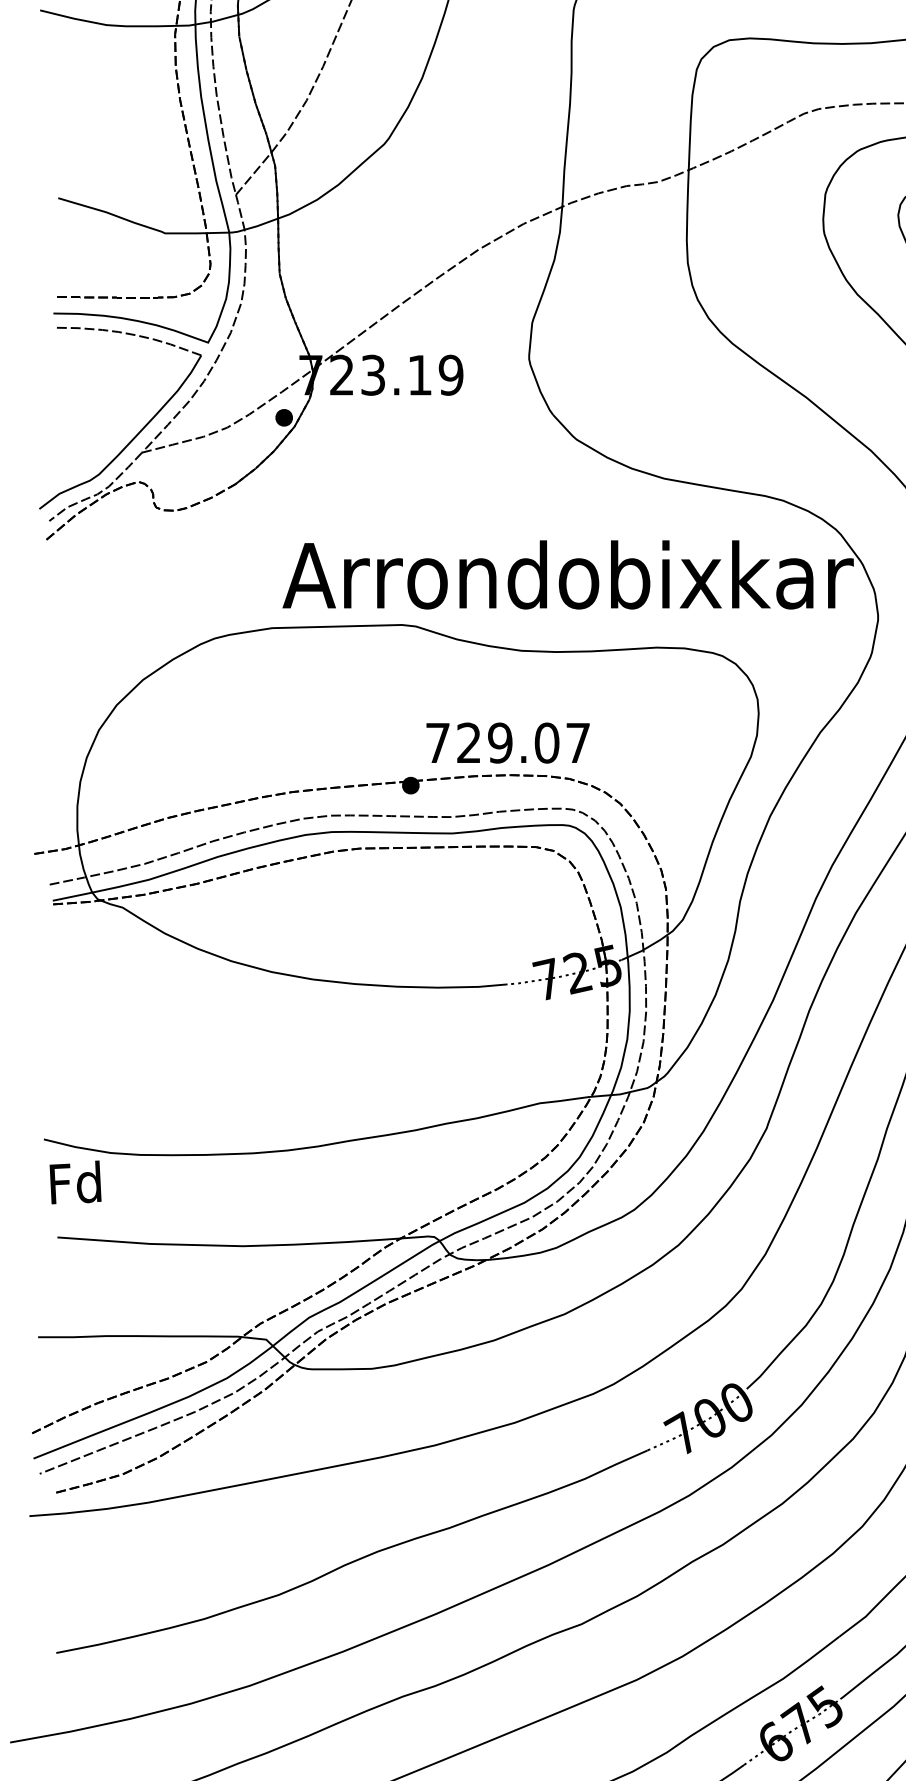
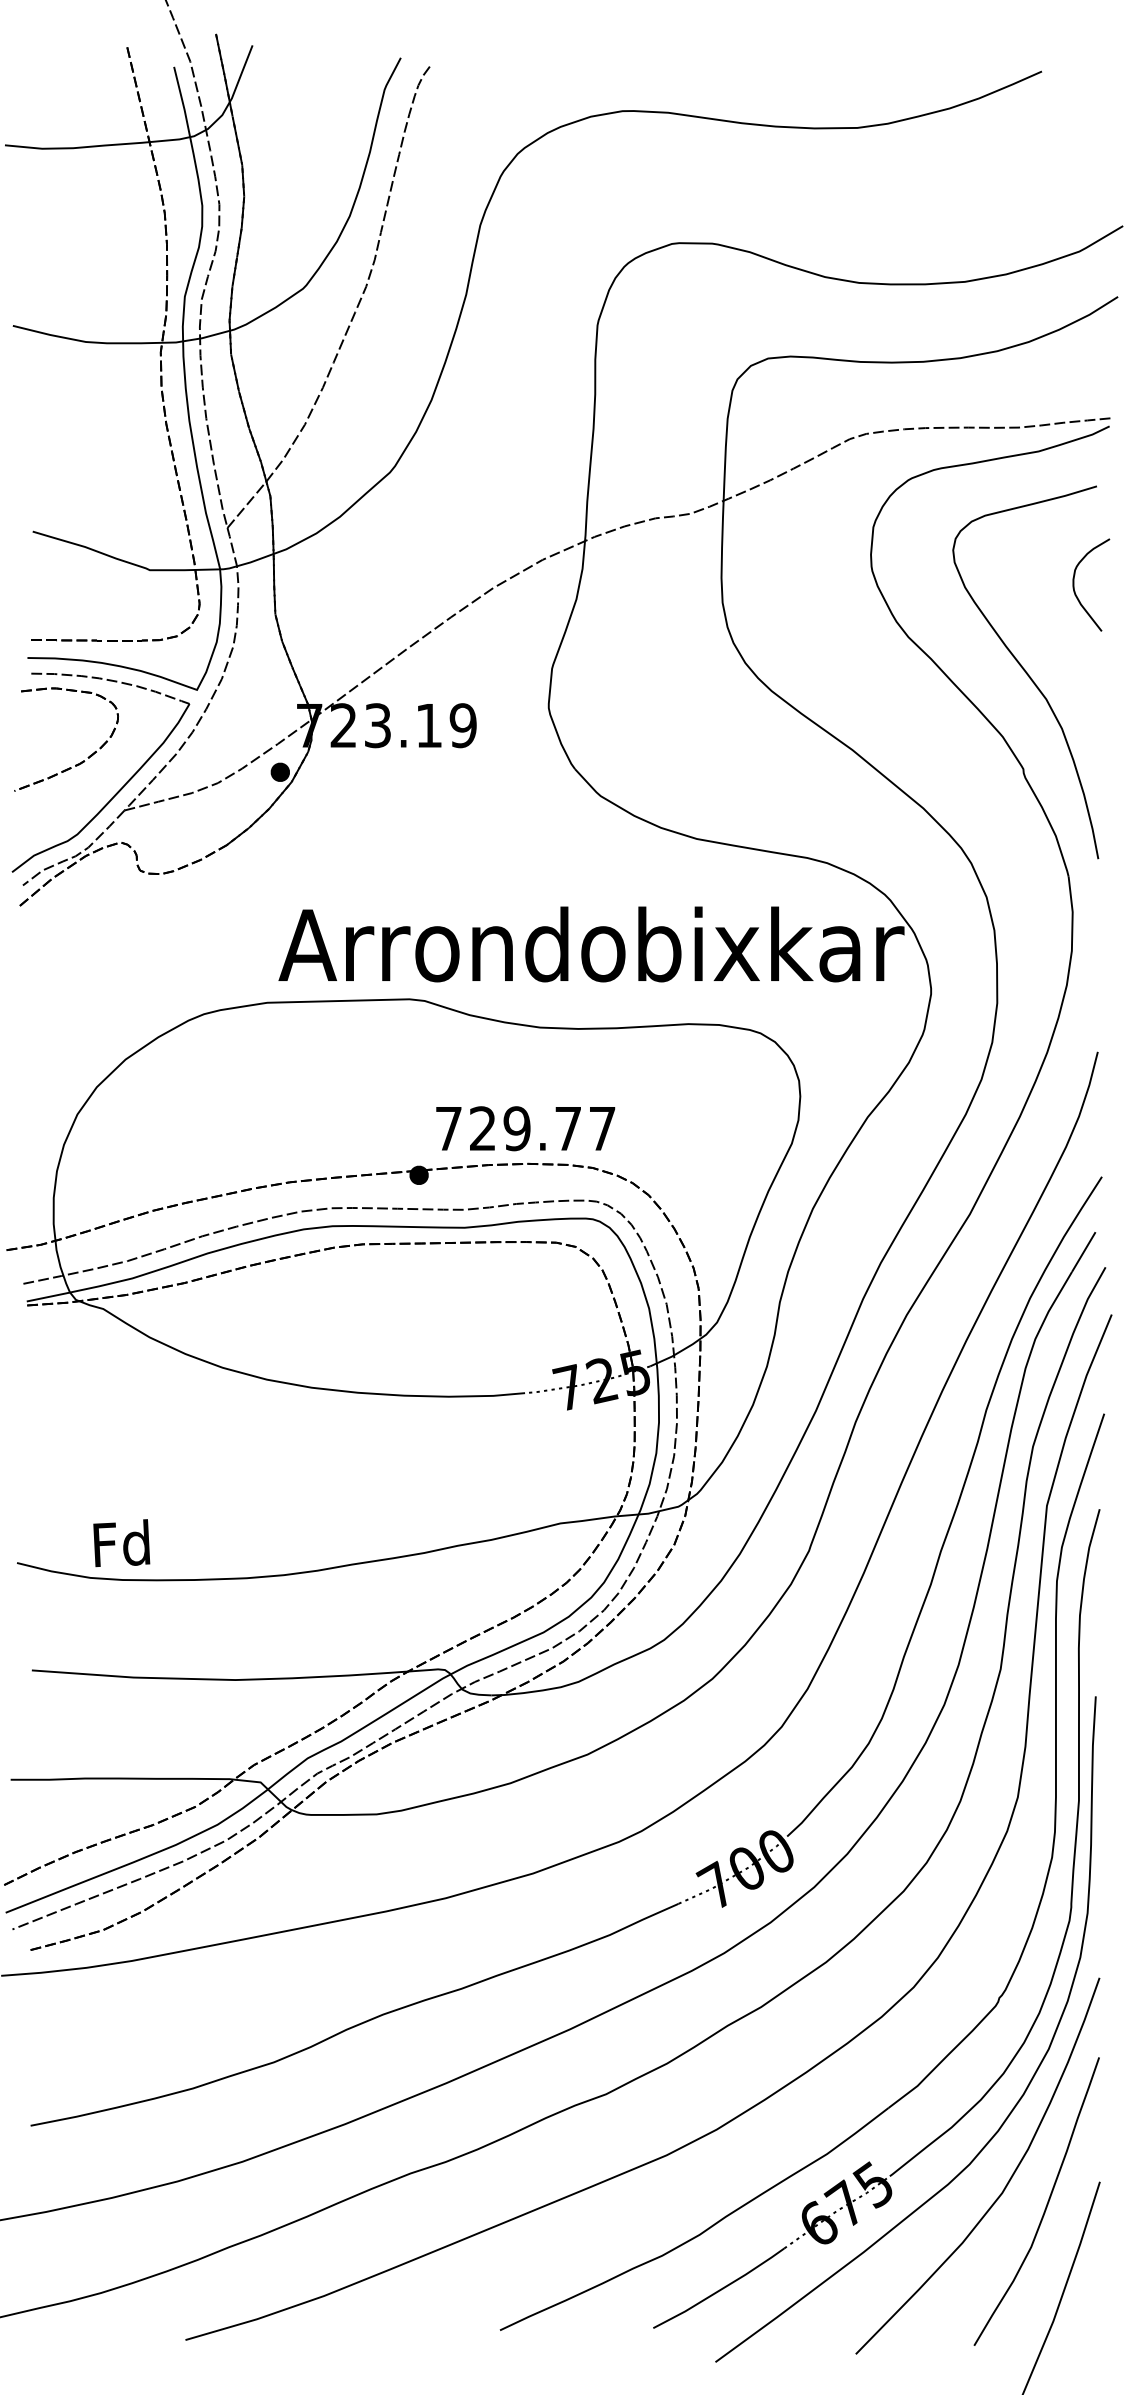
part: (99, 409) -> (77, 763), added
text: (547, 742) -> (568, 1128), 729.07 -> 729.77
text: (75, 1182) -> (121, 1543), moved

